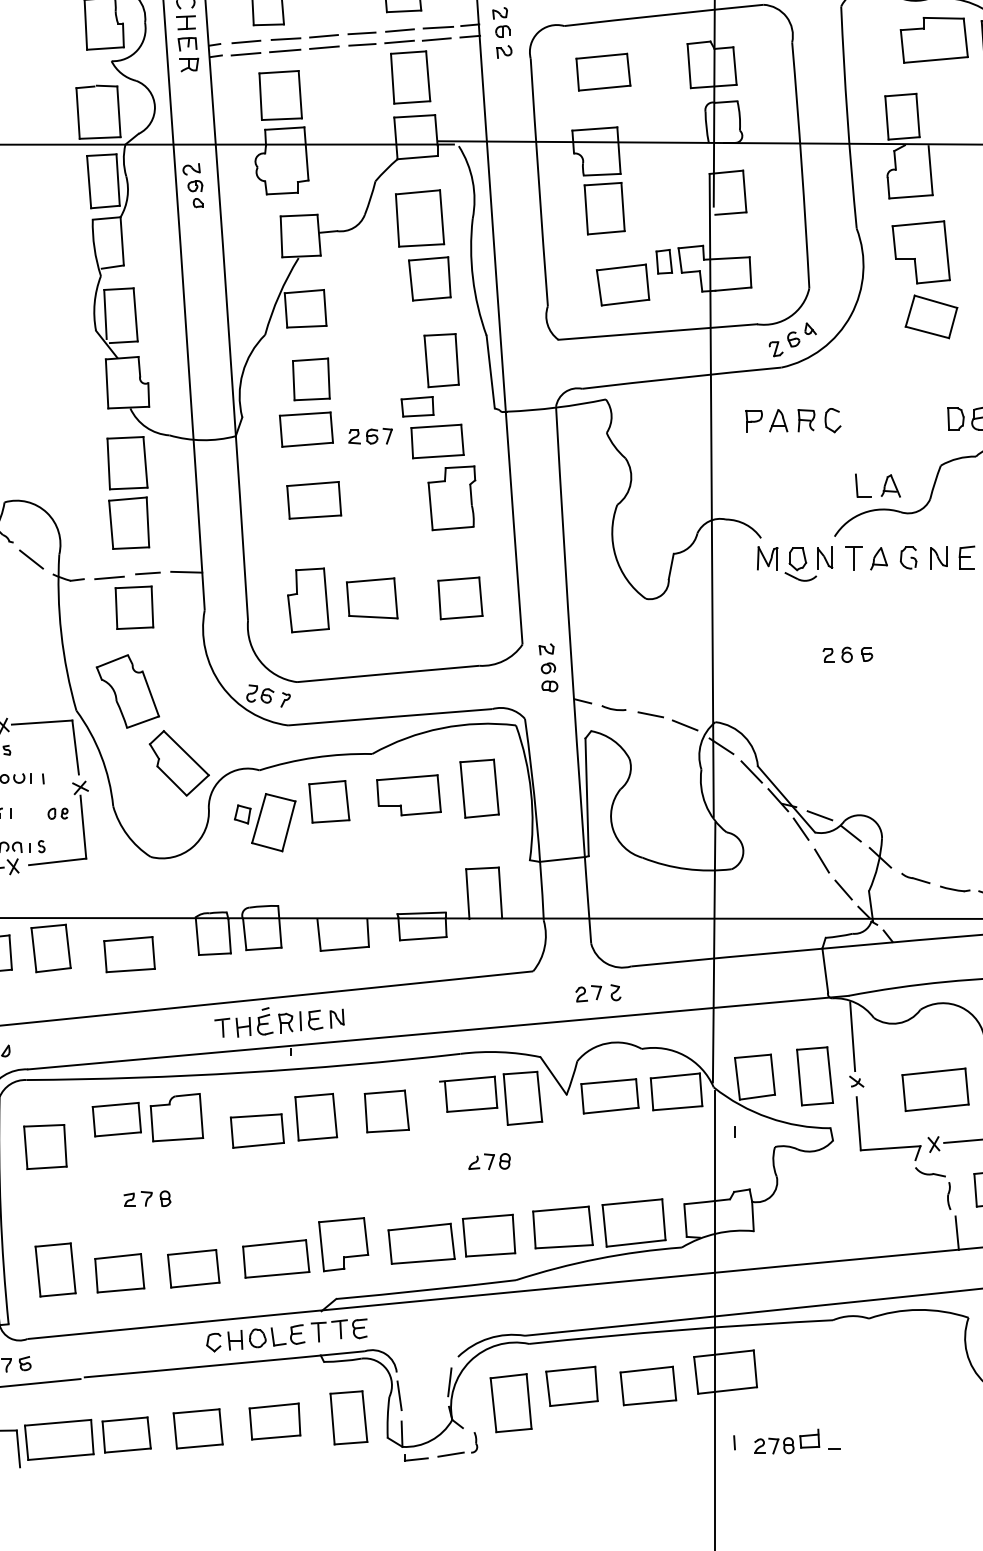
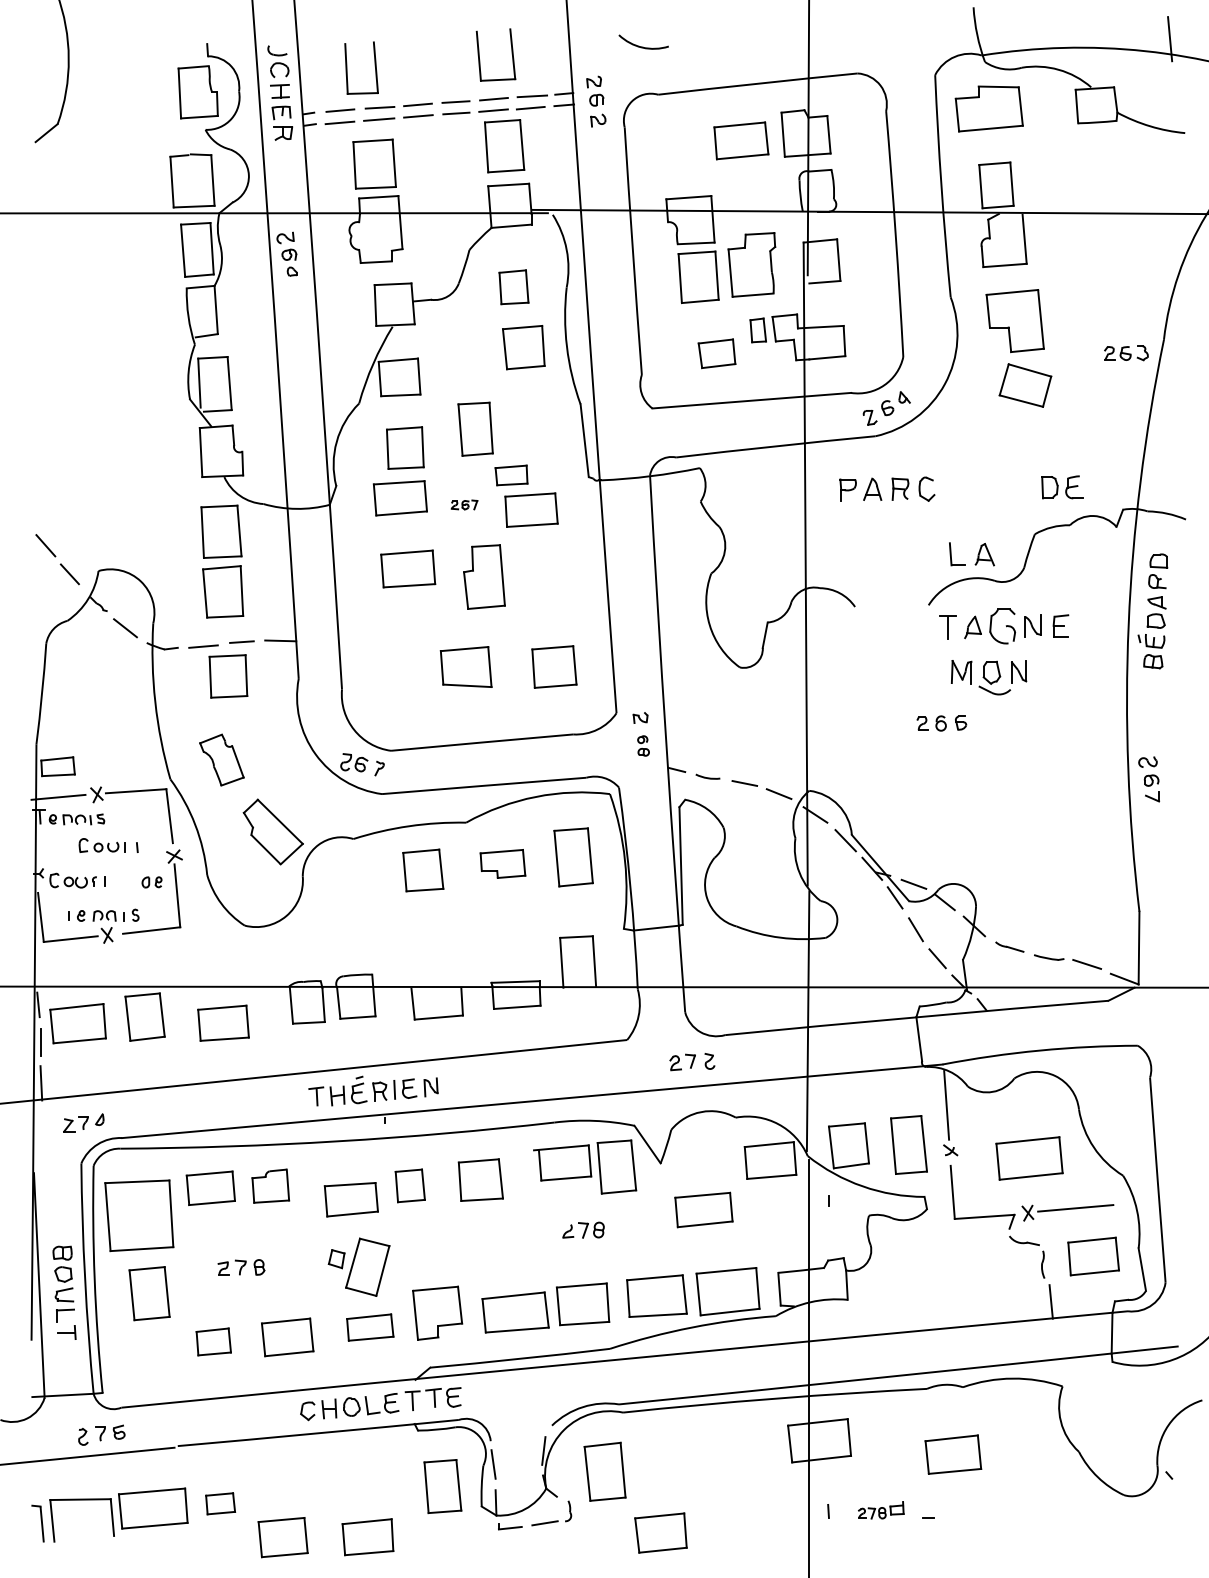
part: (933, 39) -> (988, 108), moved
part: (603, 71) -> (741, 140), moved
part: (419, 218) -> (513, 287), size x0.6
part: (622, 284) -> (716, 353), size x0.7
part: (441, 359) -> (475, 428), moved
part: (370, 435) -> (464, 504), size x0.6
part: (451, 497) -> (751, 264), moved
part: (908, 557) -> (1002, 626), size x1.6
part: (795, 563) -> (989, 677), moved
part: (308, 599) -> (484, 576), moved
part: (549, 676) -> (643, 745), size x0.7
part: (127, 690) -> (221, 759), size x0.7
part: (408, 794) -> (502, 863), size x0.7
part: (264, 821) -> (358, 1266), moved
part: (609, 1095) -> (703, 1209), moved
part: (176, 1116) -> (270, 1185), size x0.7
part: (316, 1116) -> (410, 1185), size x0.7
part: (45, 1146) -> (139, 1215), size x1.6
part: (276, 1258) -> (370, 1327), size x0.7
part: (55, 1269) -> (149, 1293), moved
part: (119, 1272) -> (213, 1341), size x0.7
part: (571, 1385) -> (660, 1532), moved
part: (648, 1385) -> (953, 1454), moved
part: (274, 1421) -> (367, 1537), moved
part: (197, 1428) -> (282, 1537), moved
part: (126, 1434) -> (220, 1503), size x0.6
part: (787, 1441) -> (881, 1510), size x0.7

